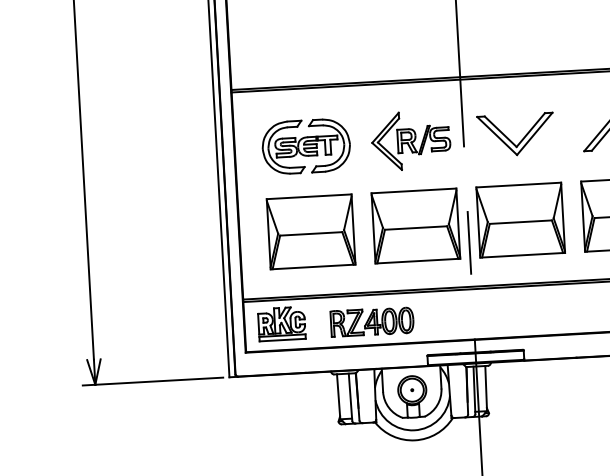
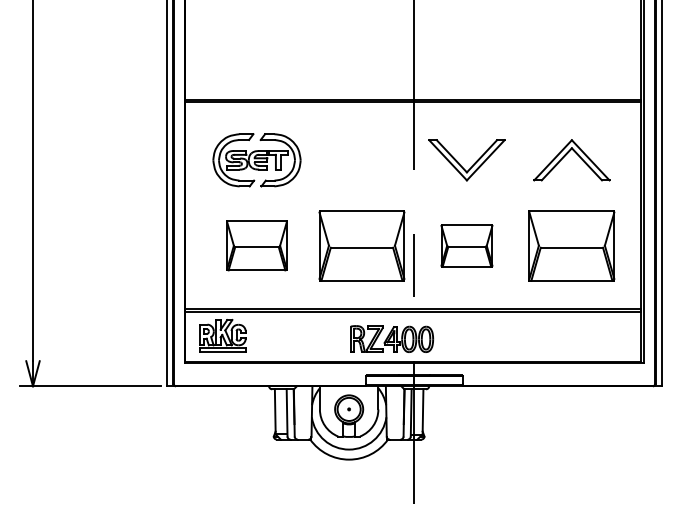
part: (410, 139) -> (361, 159), removed
part: (520, 219) -> (466, 245), size x0.6
part: (310, 231) -> (256, 245), size x0.7
part: (372, 321) -> (392, 338), moved

